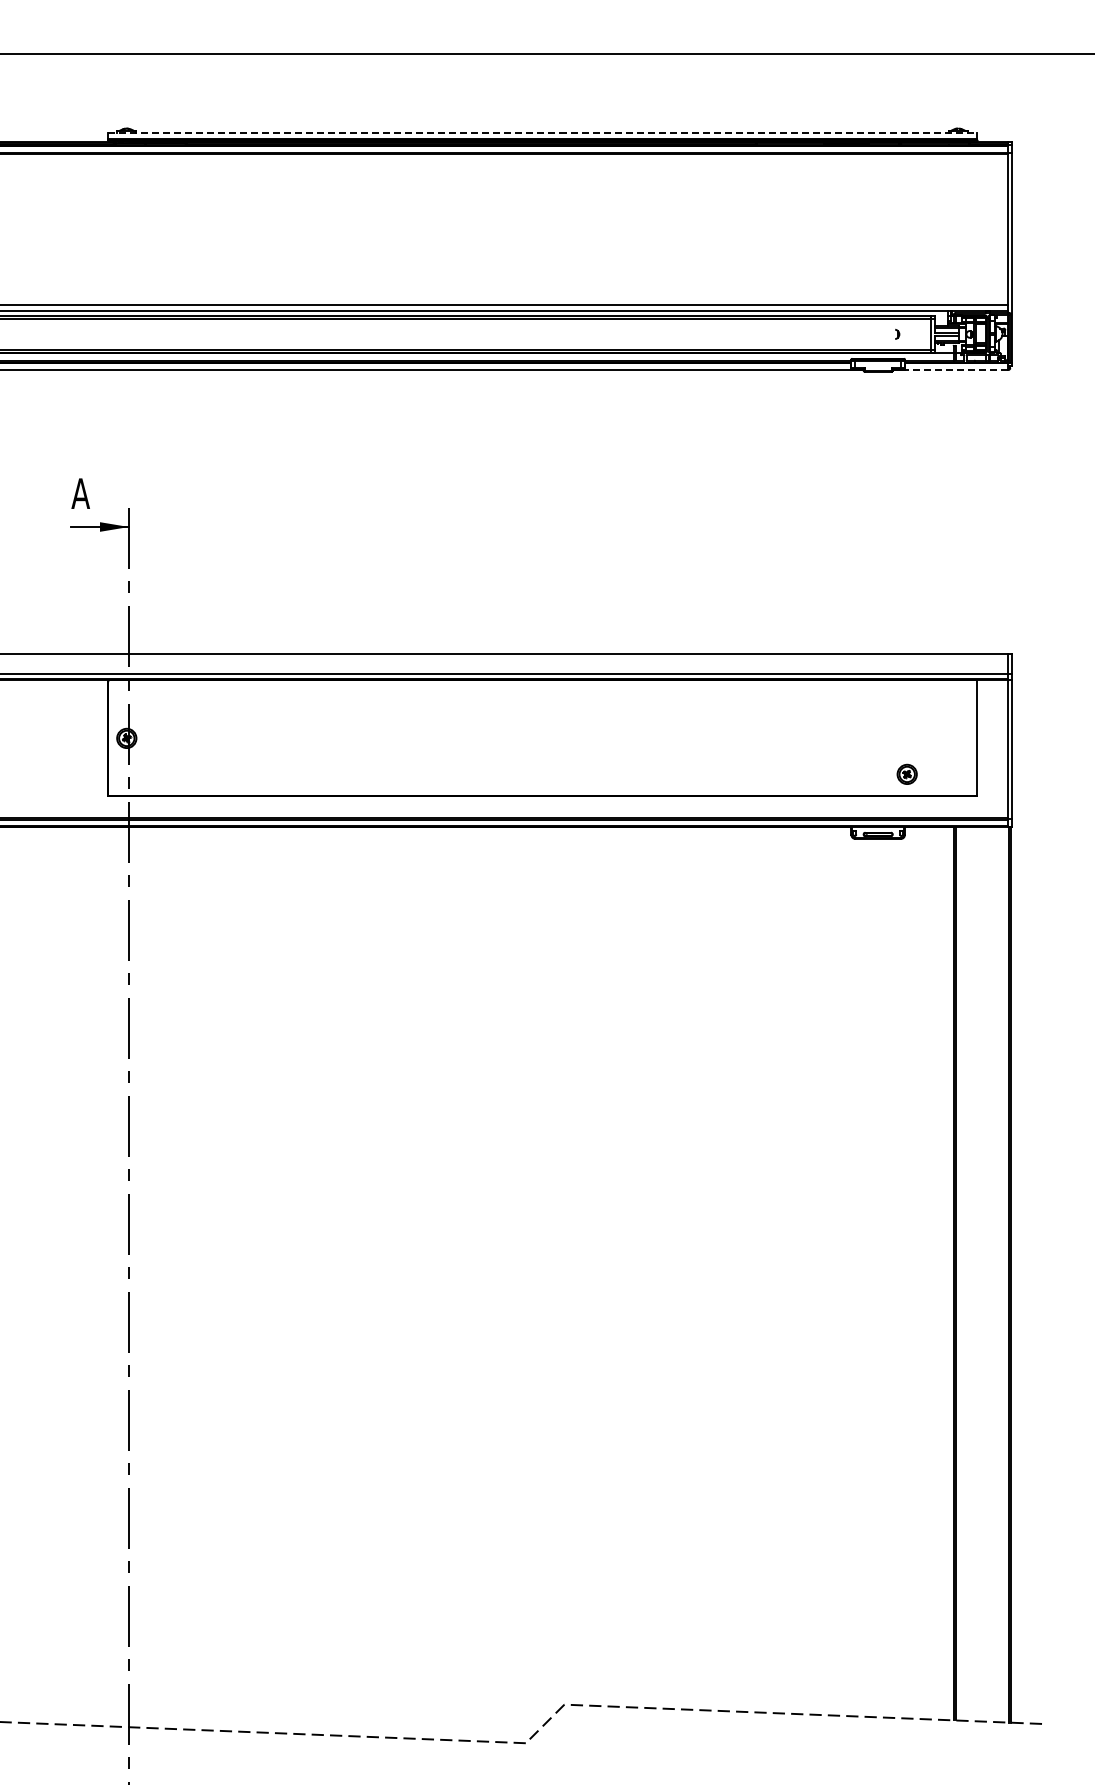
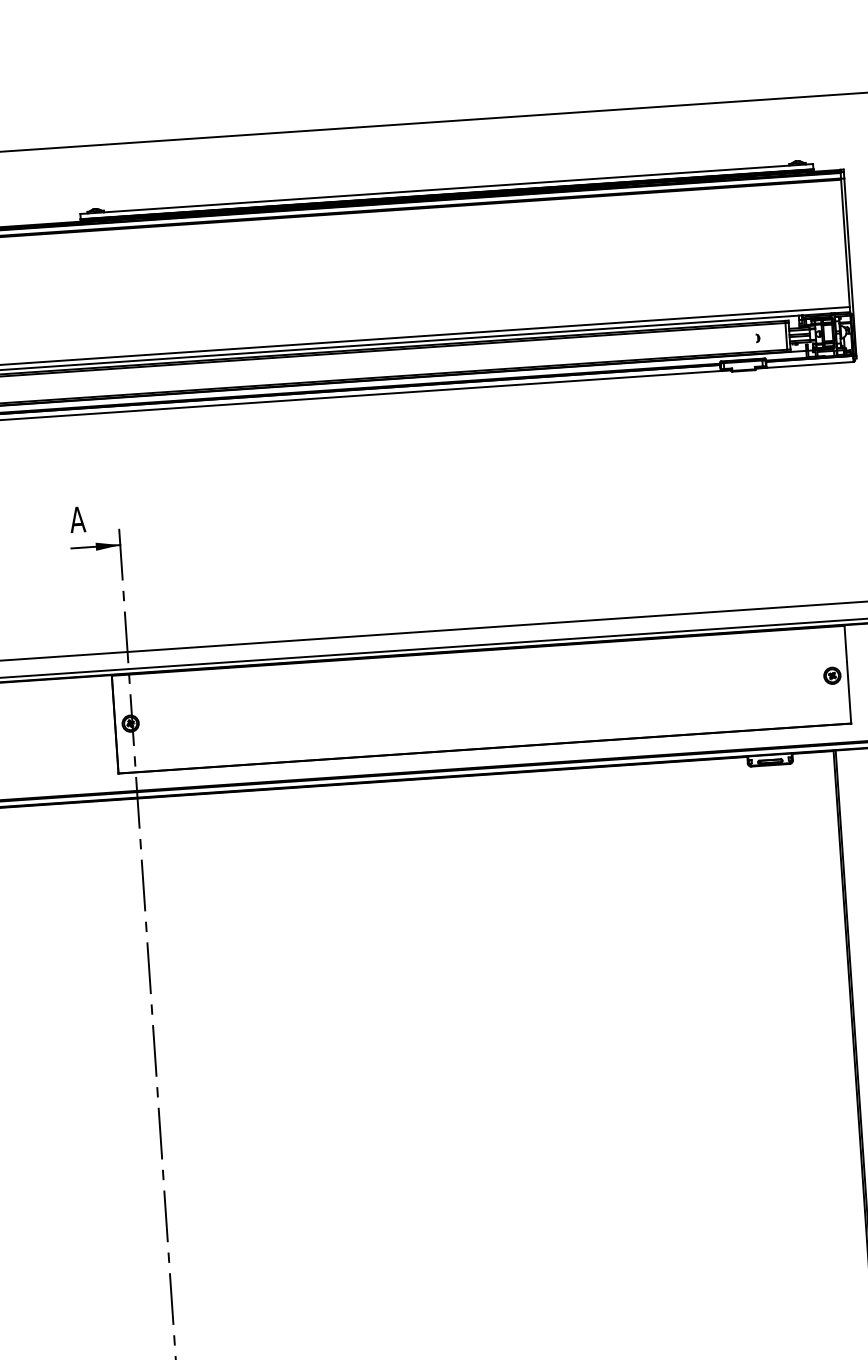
line: (543, 133) -> (447, 189), dashed -> solid
line: (956, 370) -> (809, 365), dashed -> solid
part: (906, 773) -> (831, 675), moved

